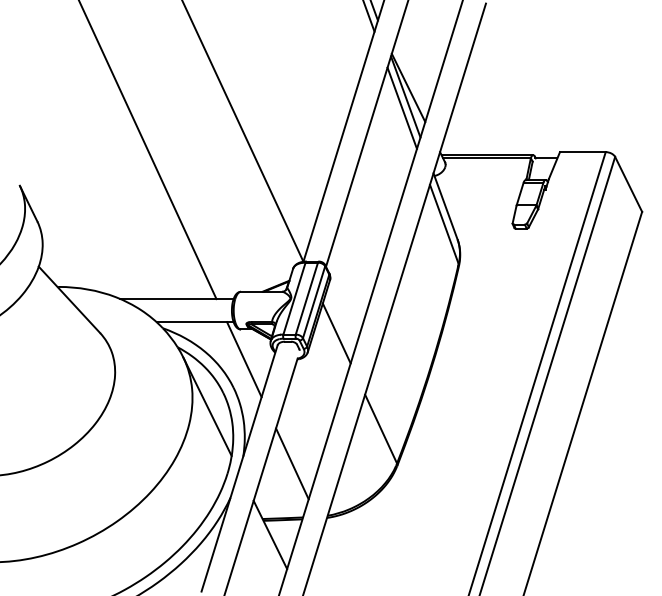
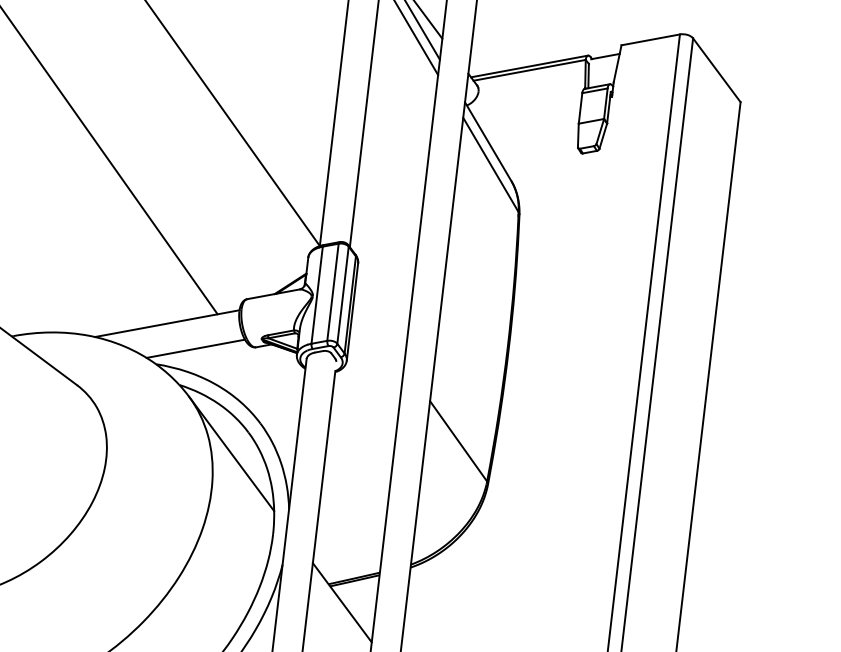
line: (336, 333) -> (379, 329), removed
line: (244, 359) -> (267, 384), removed
line: (292, 463) -> (353, 506), removed

